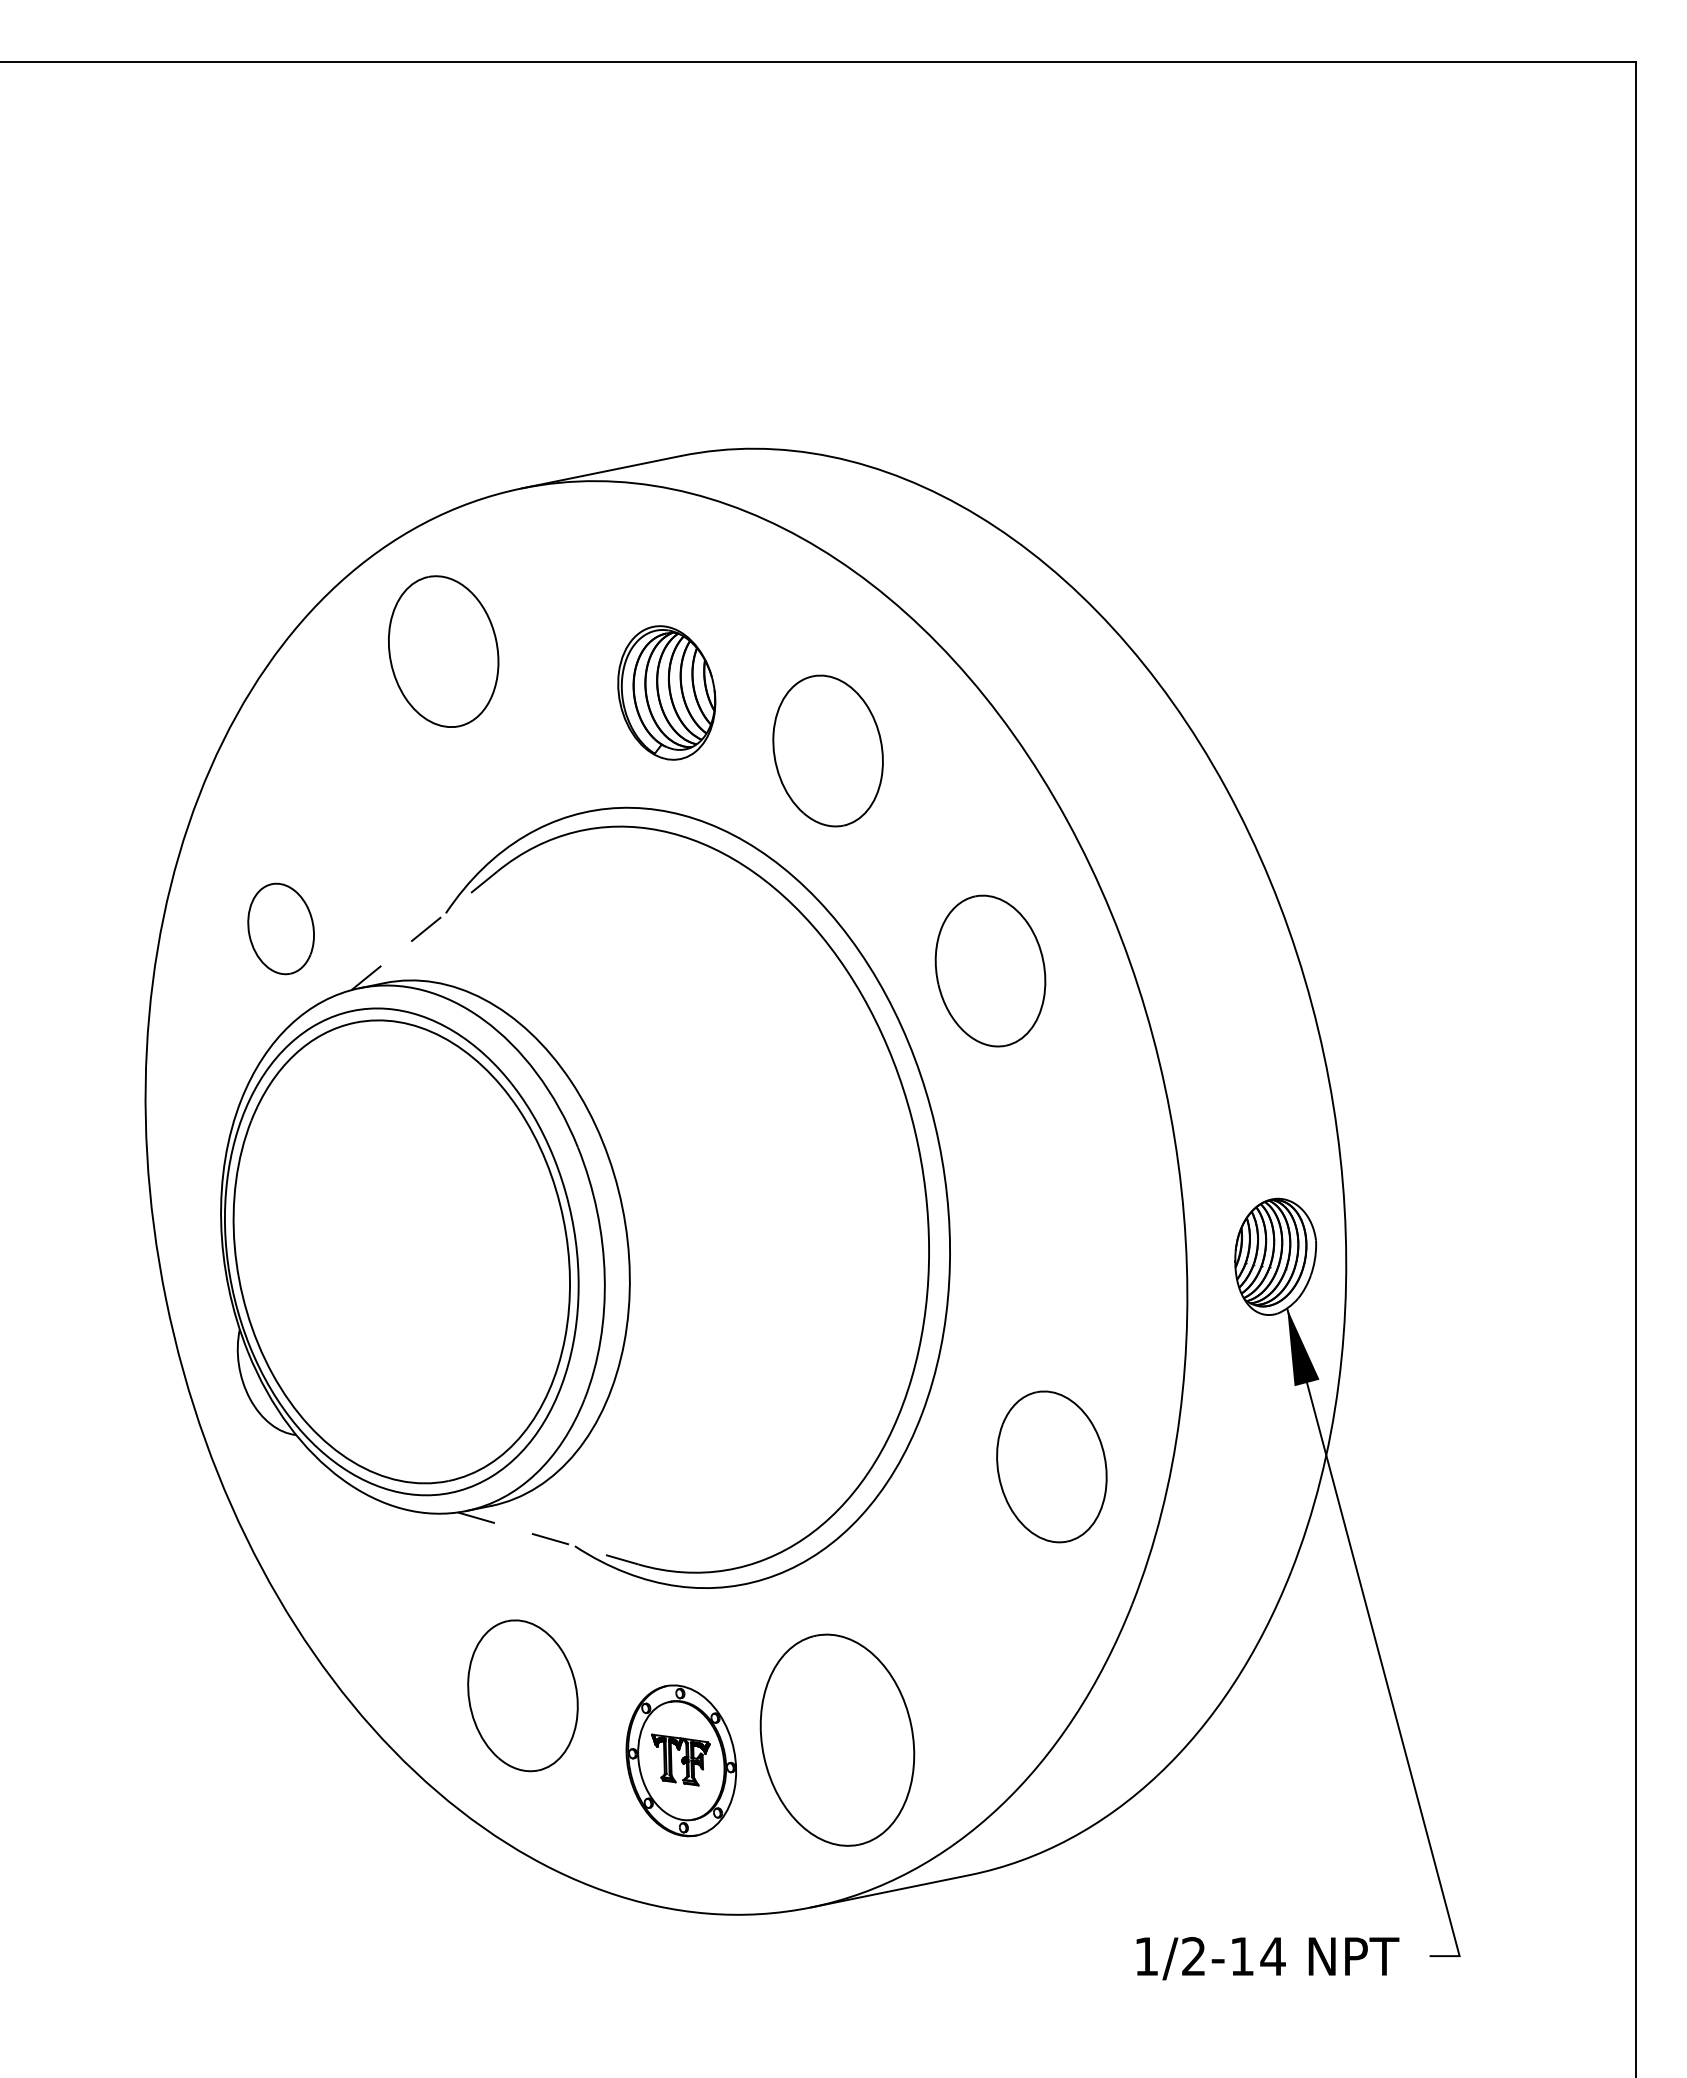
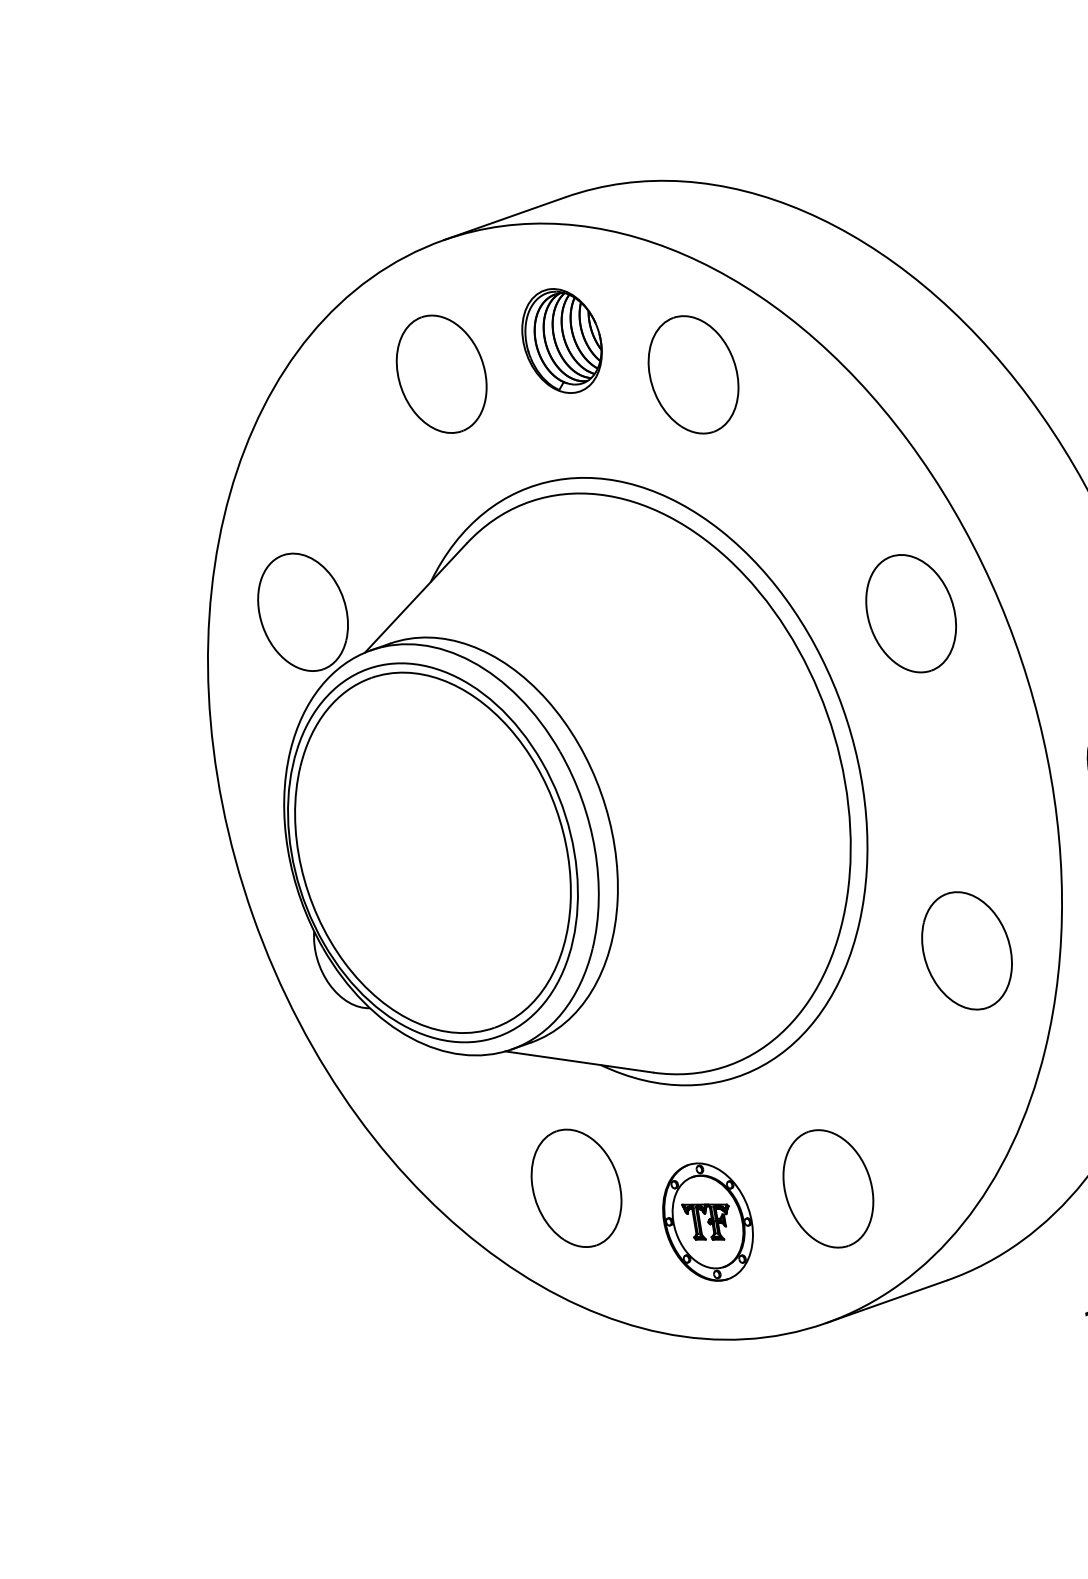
part: (443, 651) -> (441, 374), moved
part: (666, 692) -> (561, 340), moved
part: (827, 750) -> (693, 374), moved
part: (280, 928) -> (302, 612), size x1.67
line: (424, 930) -> (415, 597), dashed -> solid
part: (990, 970) -> (911, 613), moved
line: (548, 1538) -> (579, 1061), dashed -> solid
part: (837, 1739) -> (828, 1188), size x0.71

